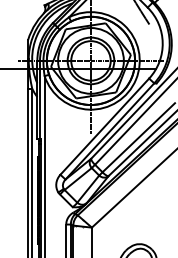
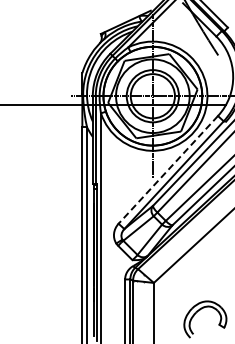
line: (104, 127) -> (167, 170), solid -> dashed

